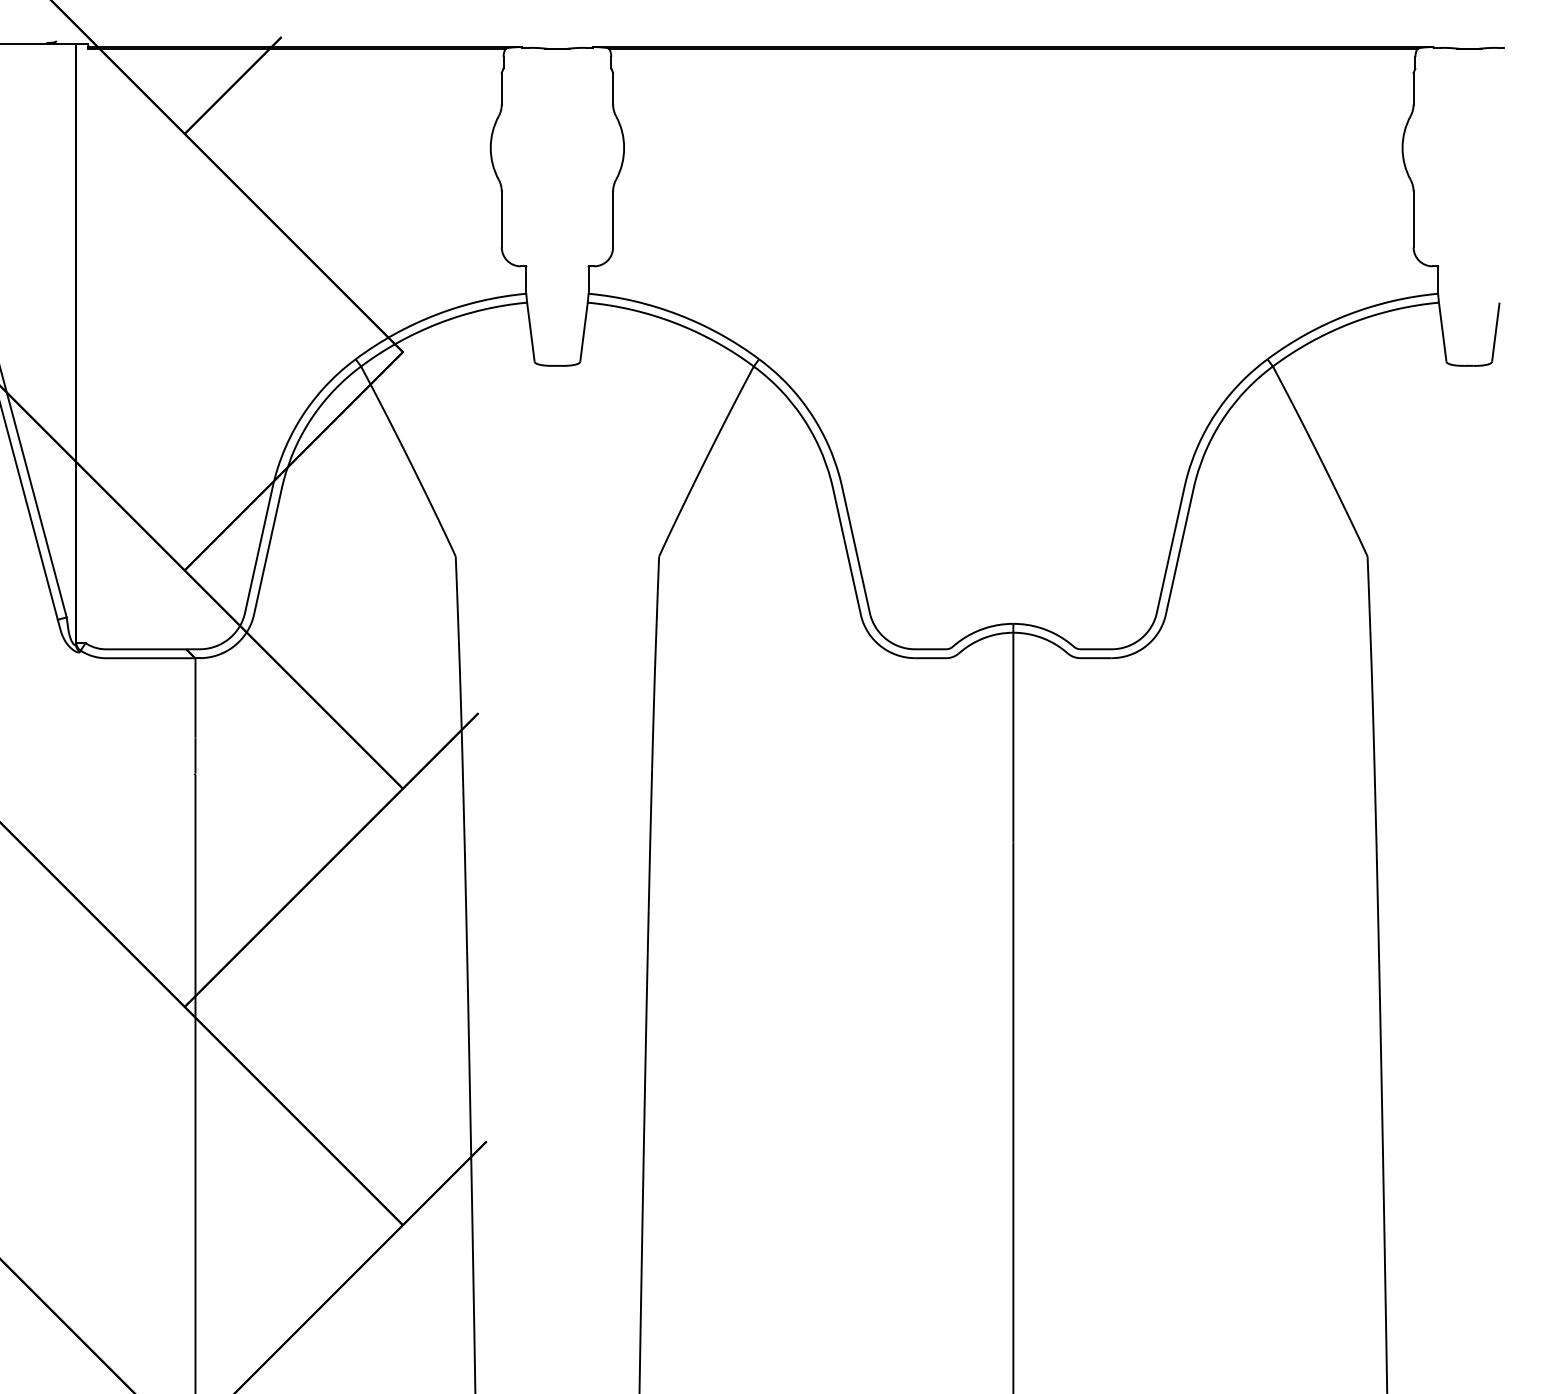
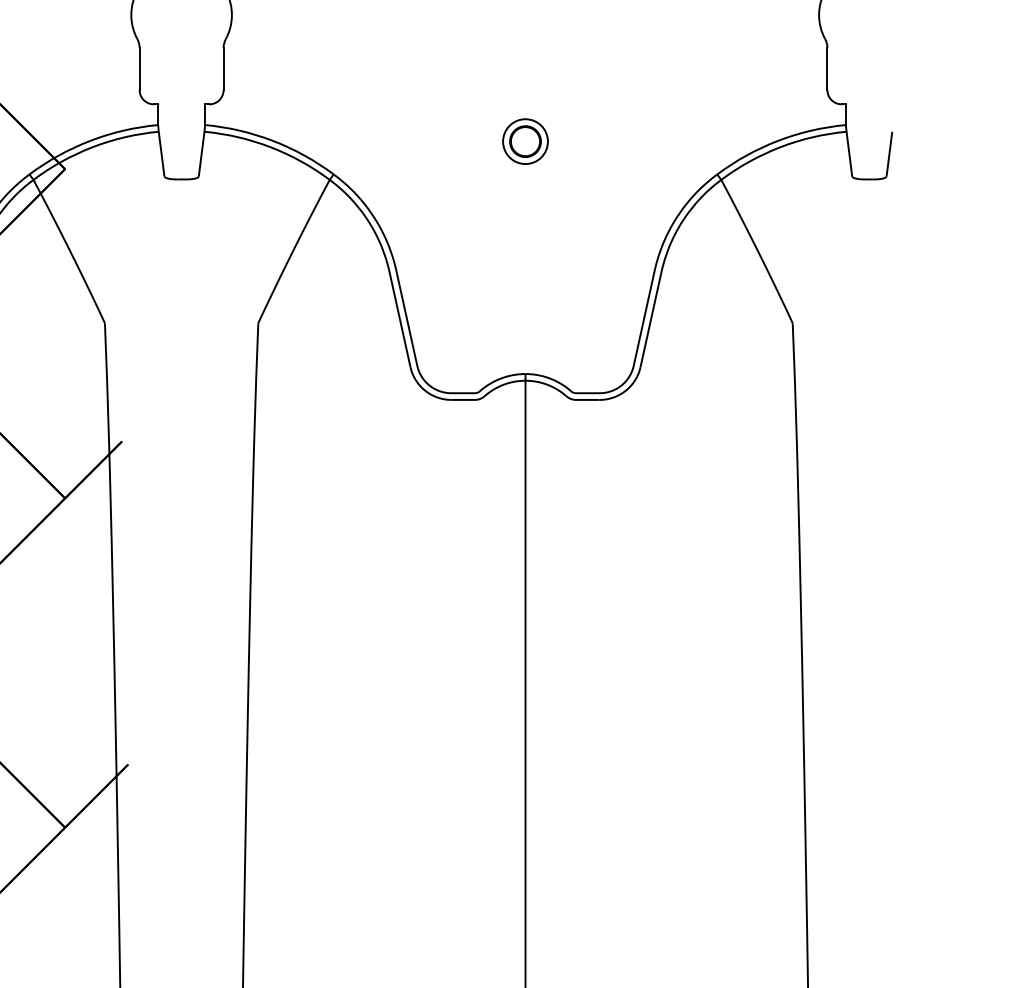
part: (1012, 315) -> (524, 141), added

